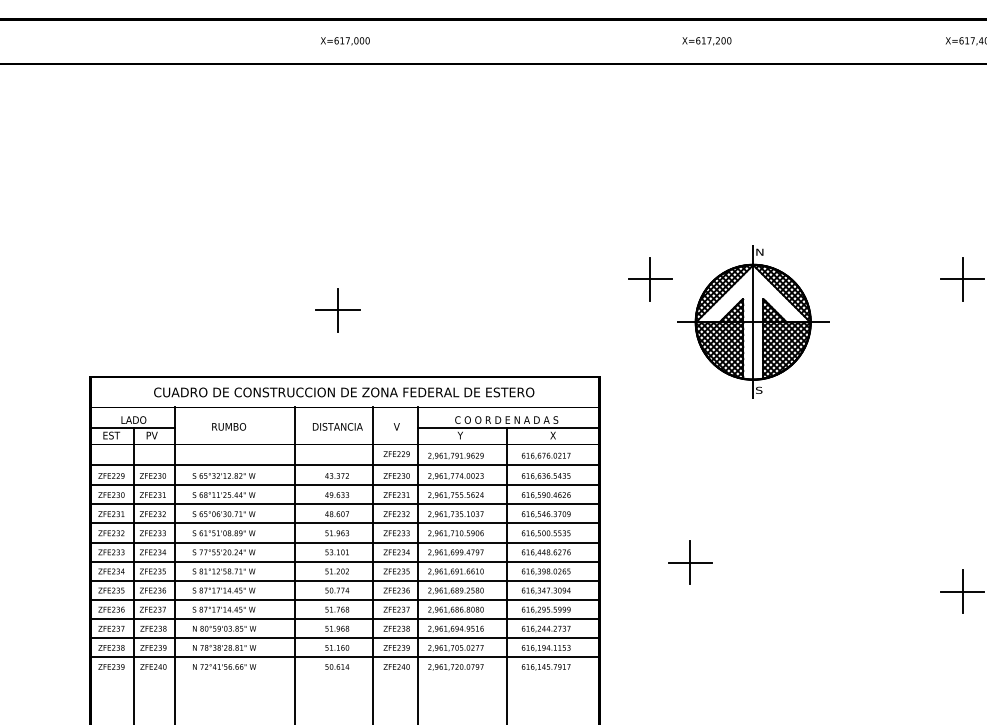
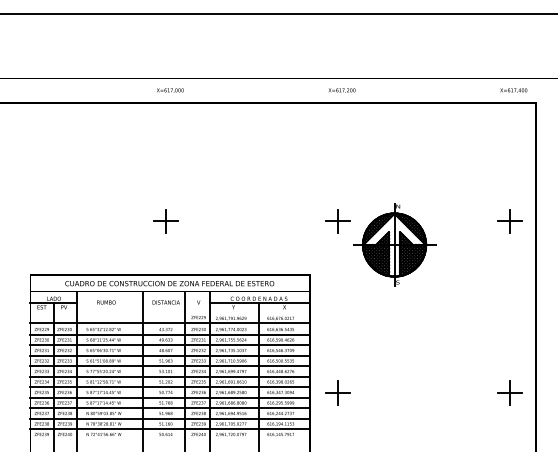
text: (705, 41) -> (341, 90), moved
part: (336, 310) -> (165, 221), moved
part: (689, 561) -> (337, 392), moved

